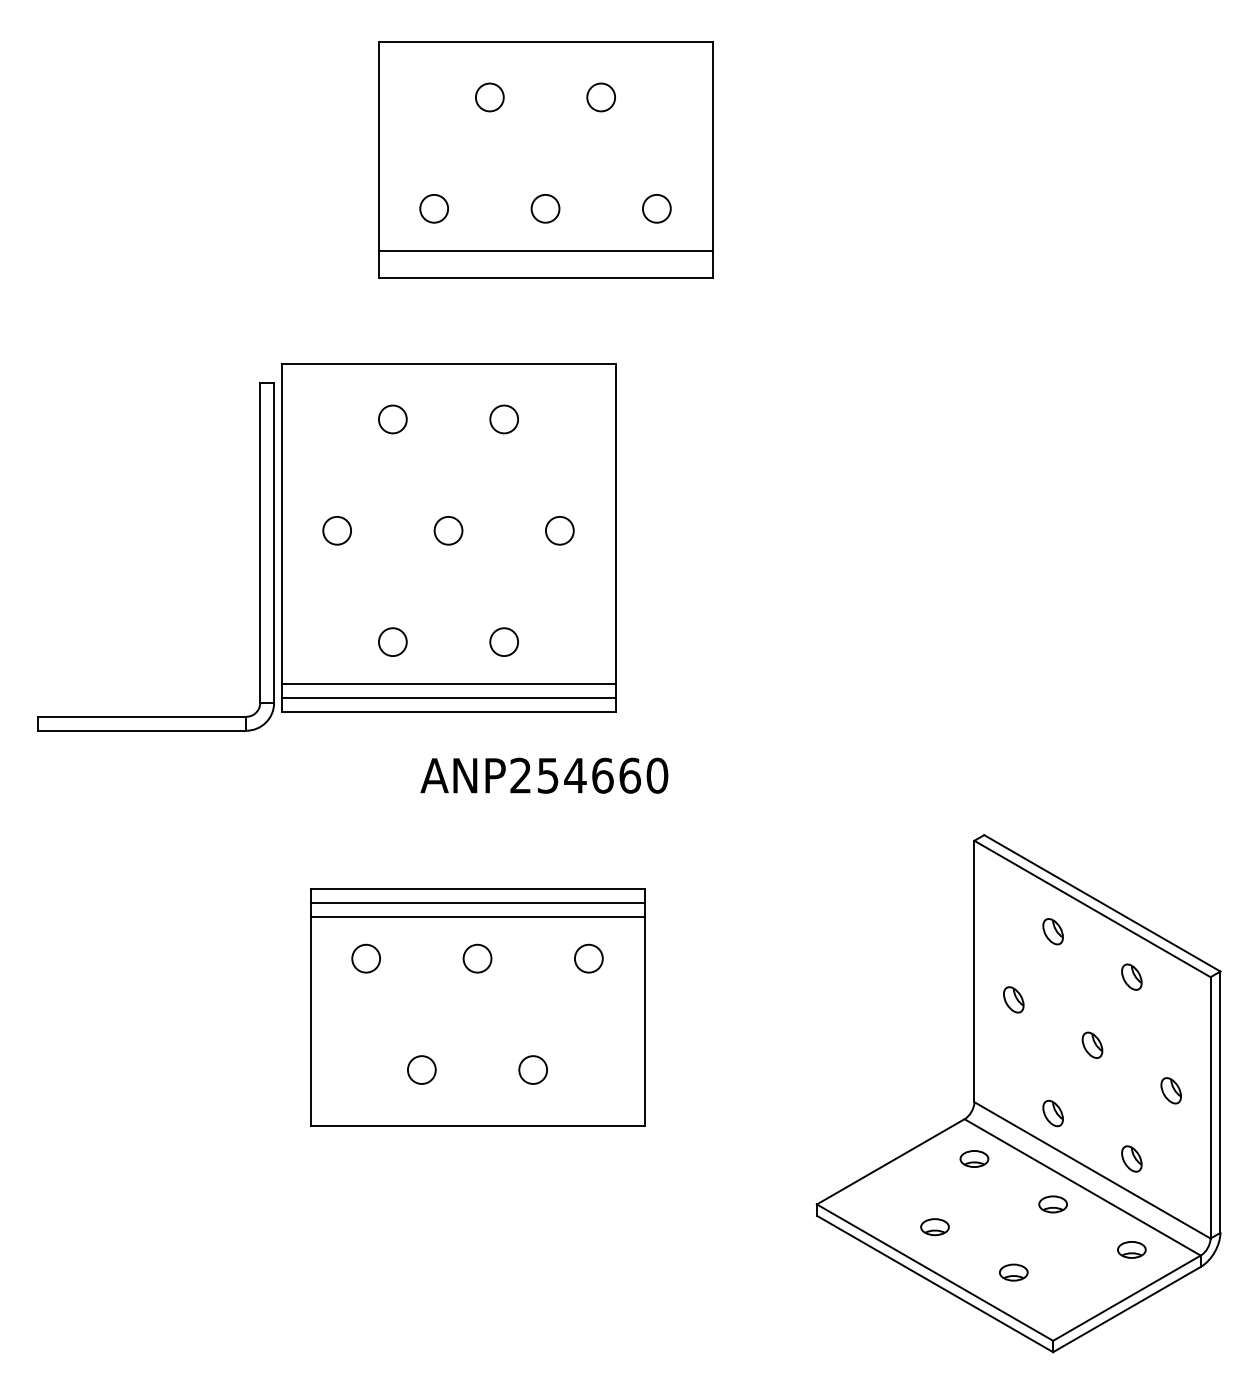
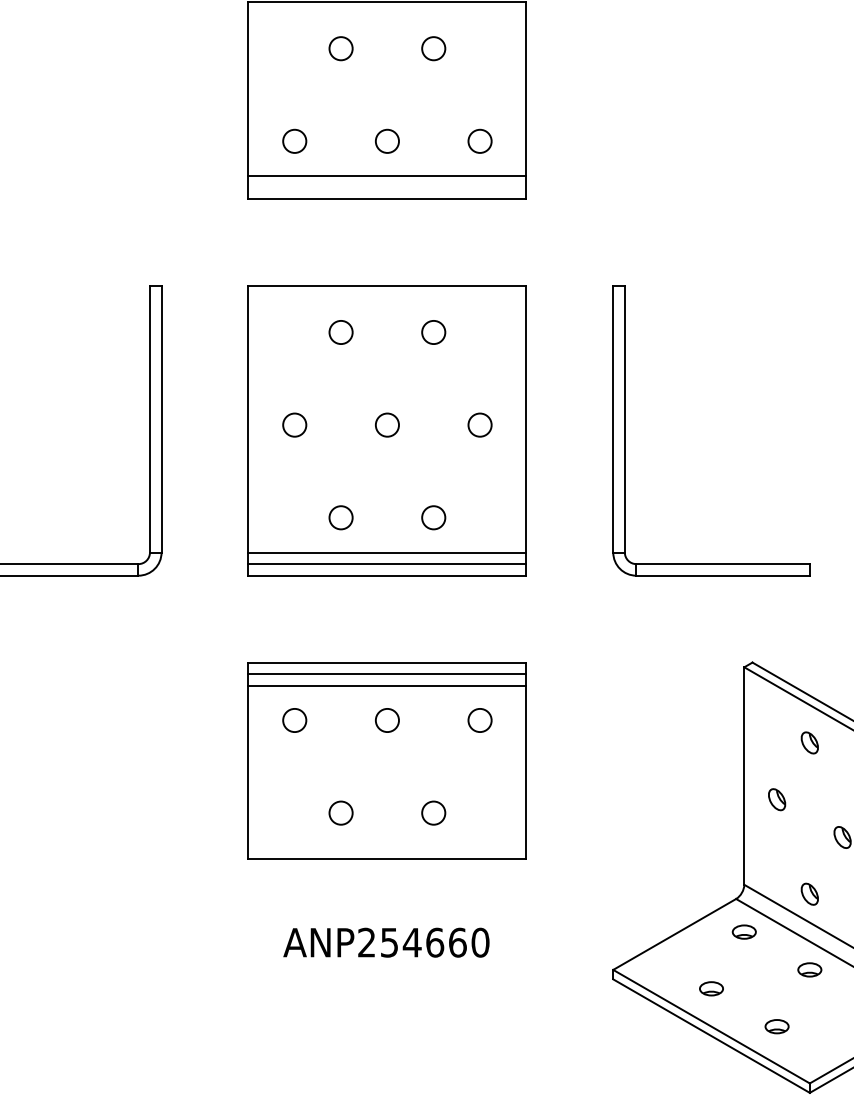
part: (448, 537) -> (387, 430), moved
part: (831, 556) -> (625, 430), added
text: (544, 775) -> (386, 942), moved
part: (477, 1007) -> (387, 761), moved

